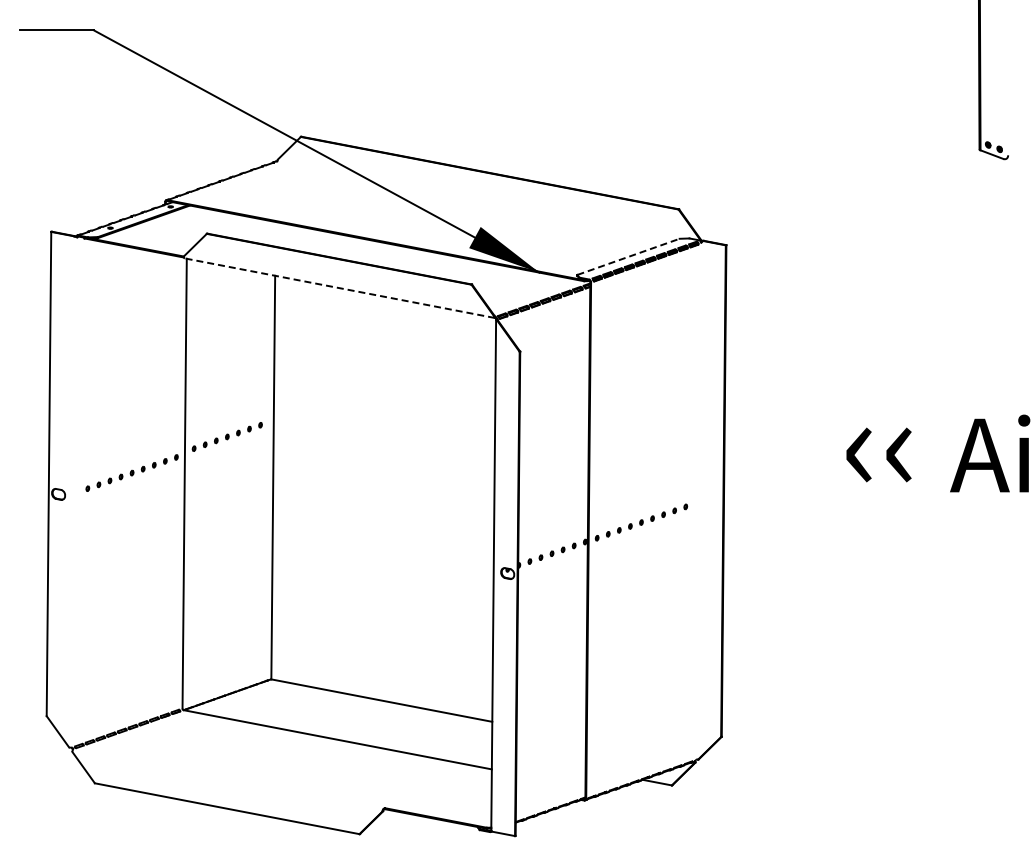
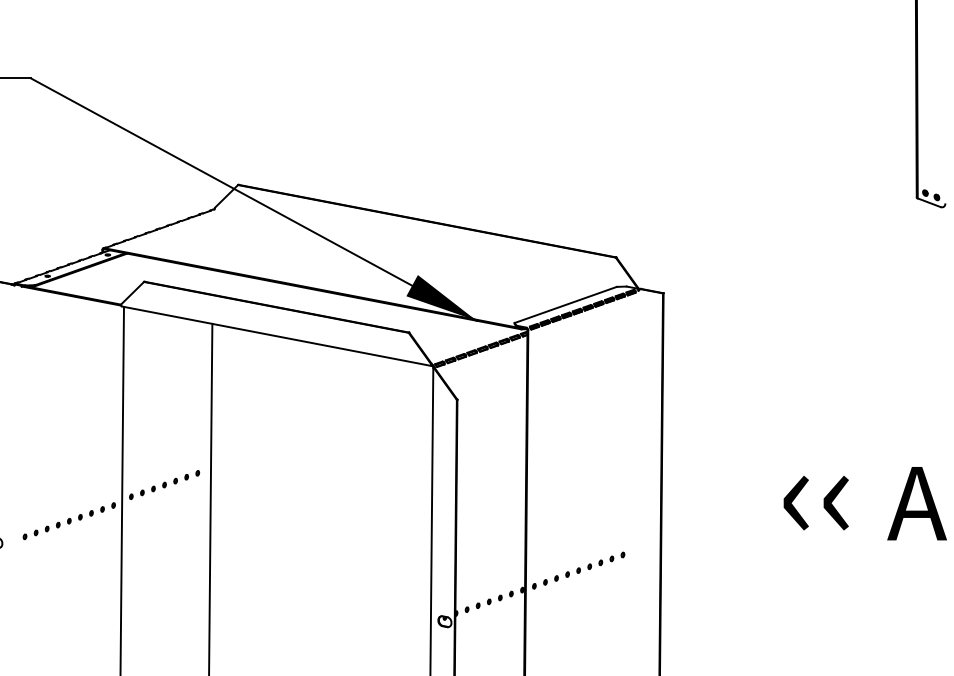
line: (629, 256) -> (566, 304), dashed -> solid
line: (339, 288) -> (276, 336), dashed -> solid

